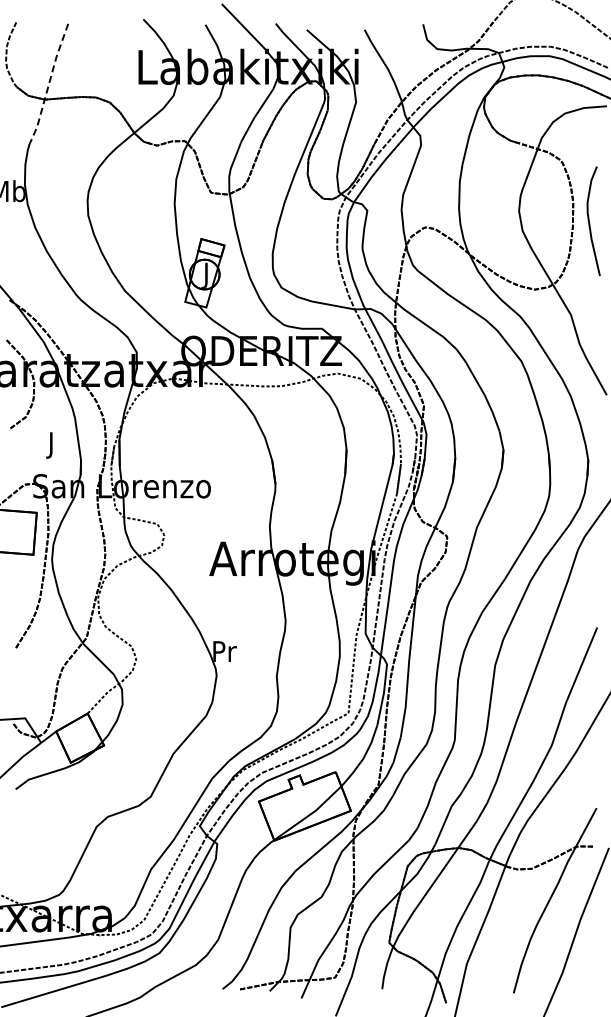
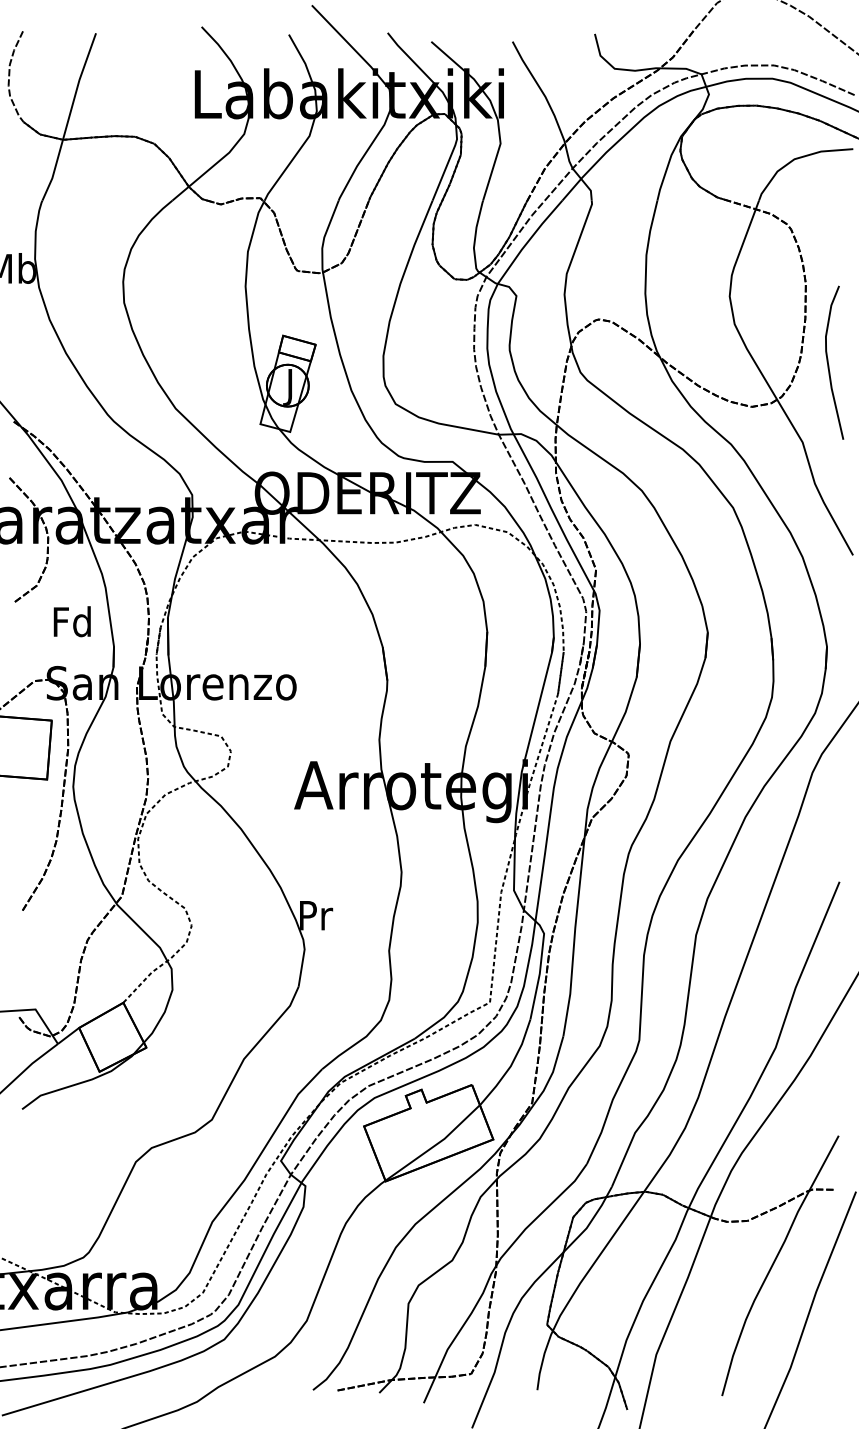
line: (49, 83) -> (69, 117), dashed -> solid
curve: (590, 223) -> (830, 365), moved
text: (51, 444) -> (72, 624), J -> Fd

